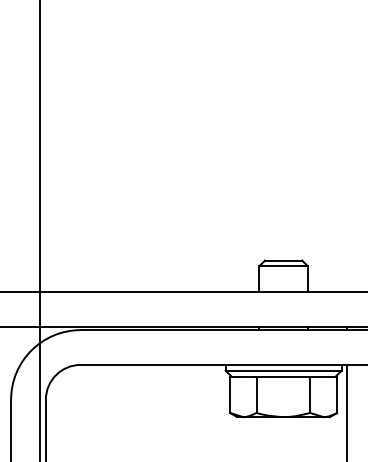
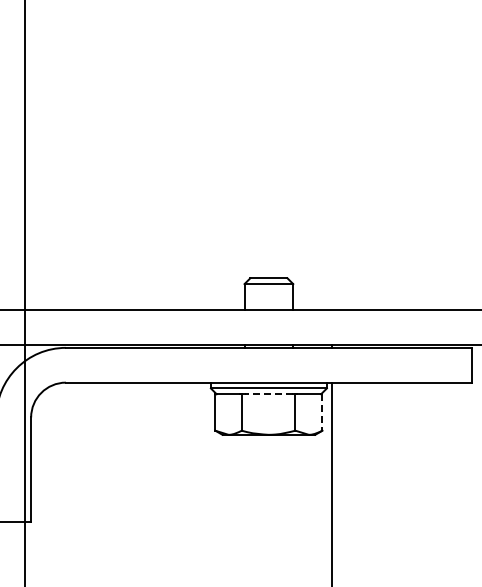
line: (283, 376) -> (268, 394), solid -> dashed
line: (337, 394) -> (322, 412), solid -> dashed

